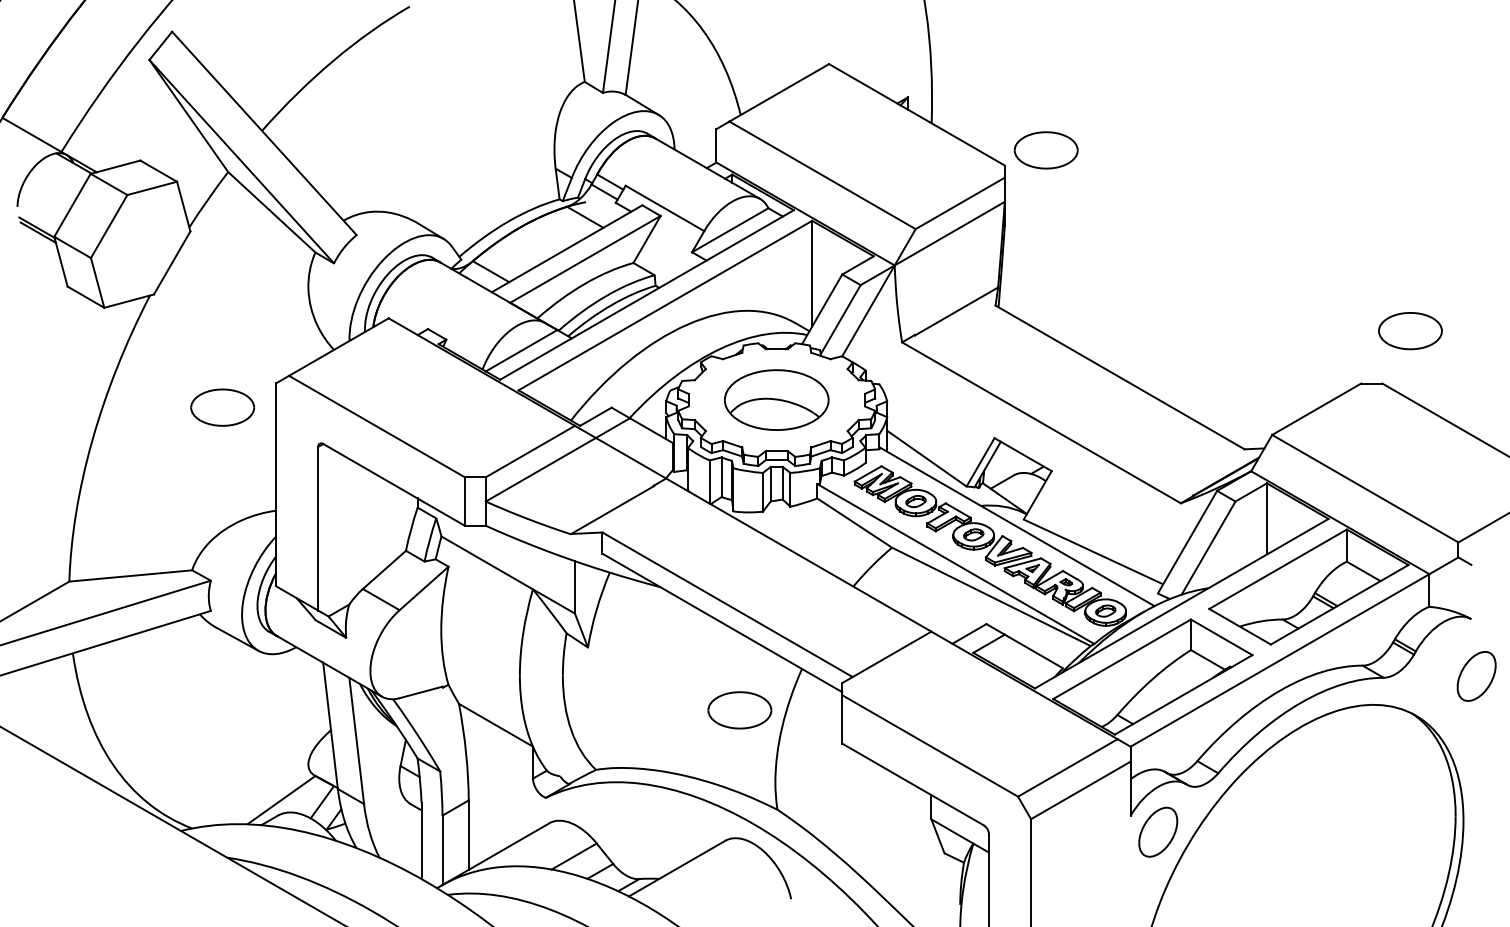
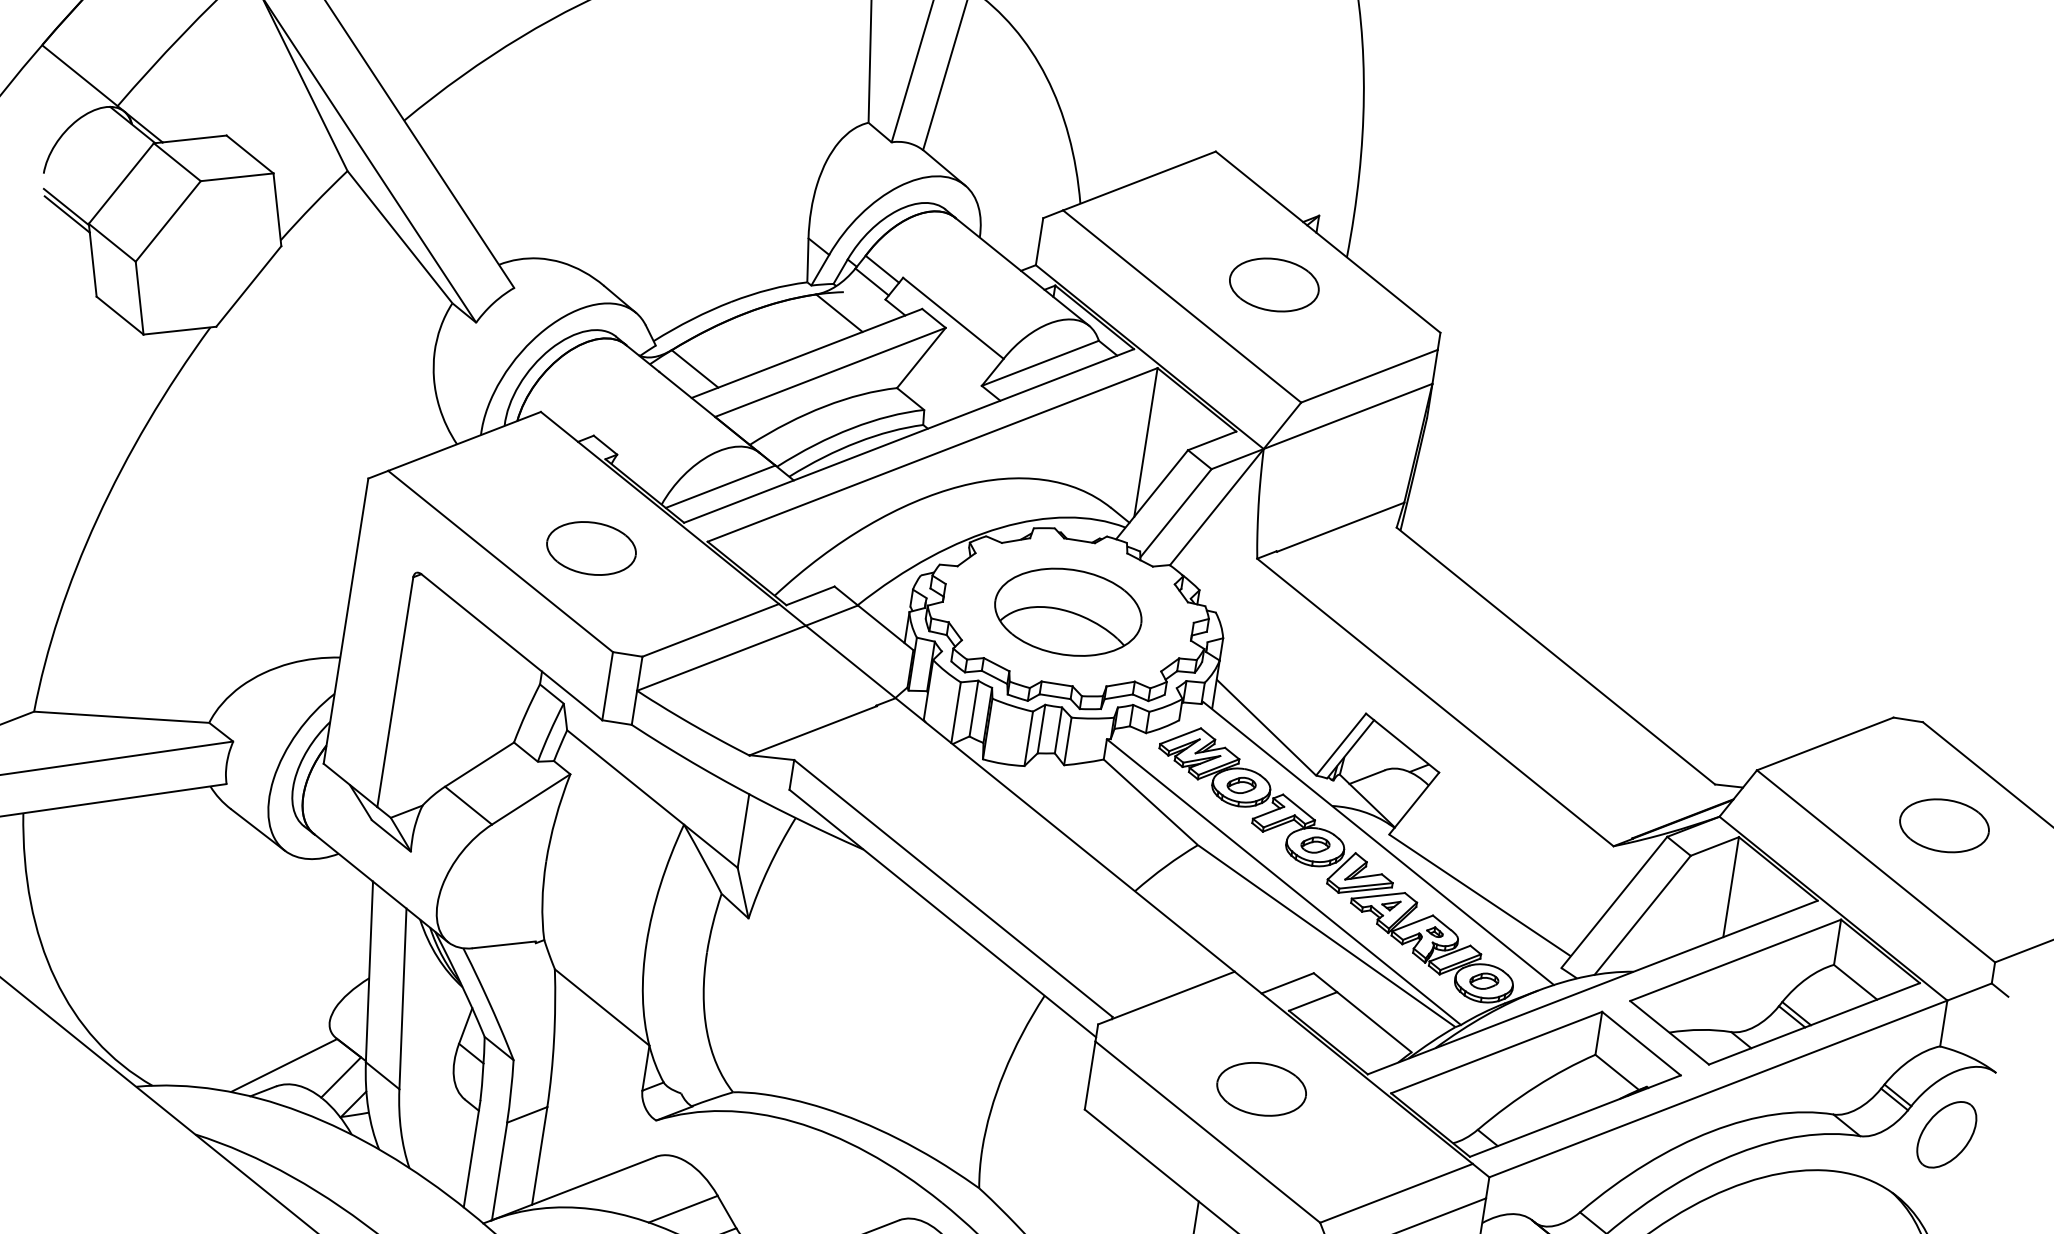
part: (1045, 150) -> (1273, 284), moved
part: (1410, 331) -> (1944, 826), moved
part: (222, 407) -> (591, 548), moved
part: (1476, 676) -> (1946, 1134), moved
part: (739, 710) -> (1261, 1089), moved

